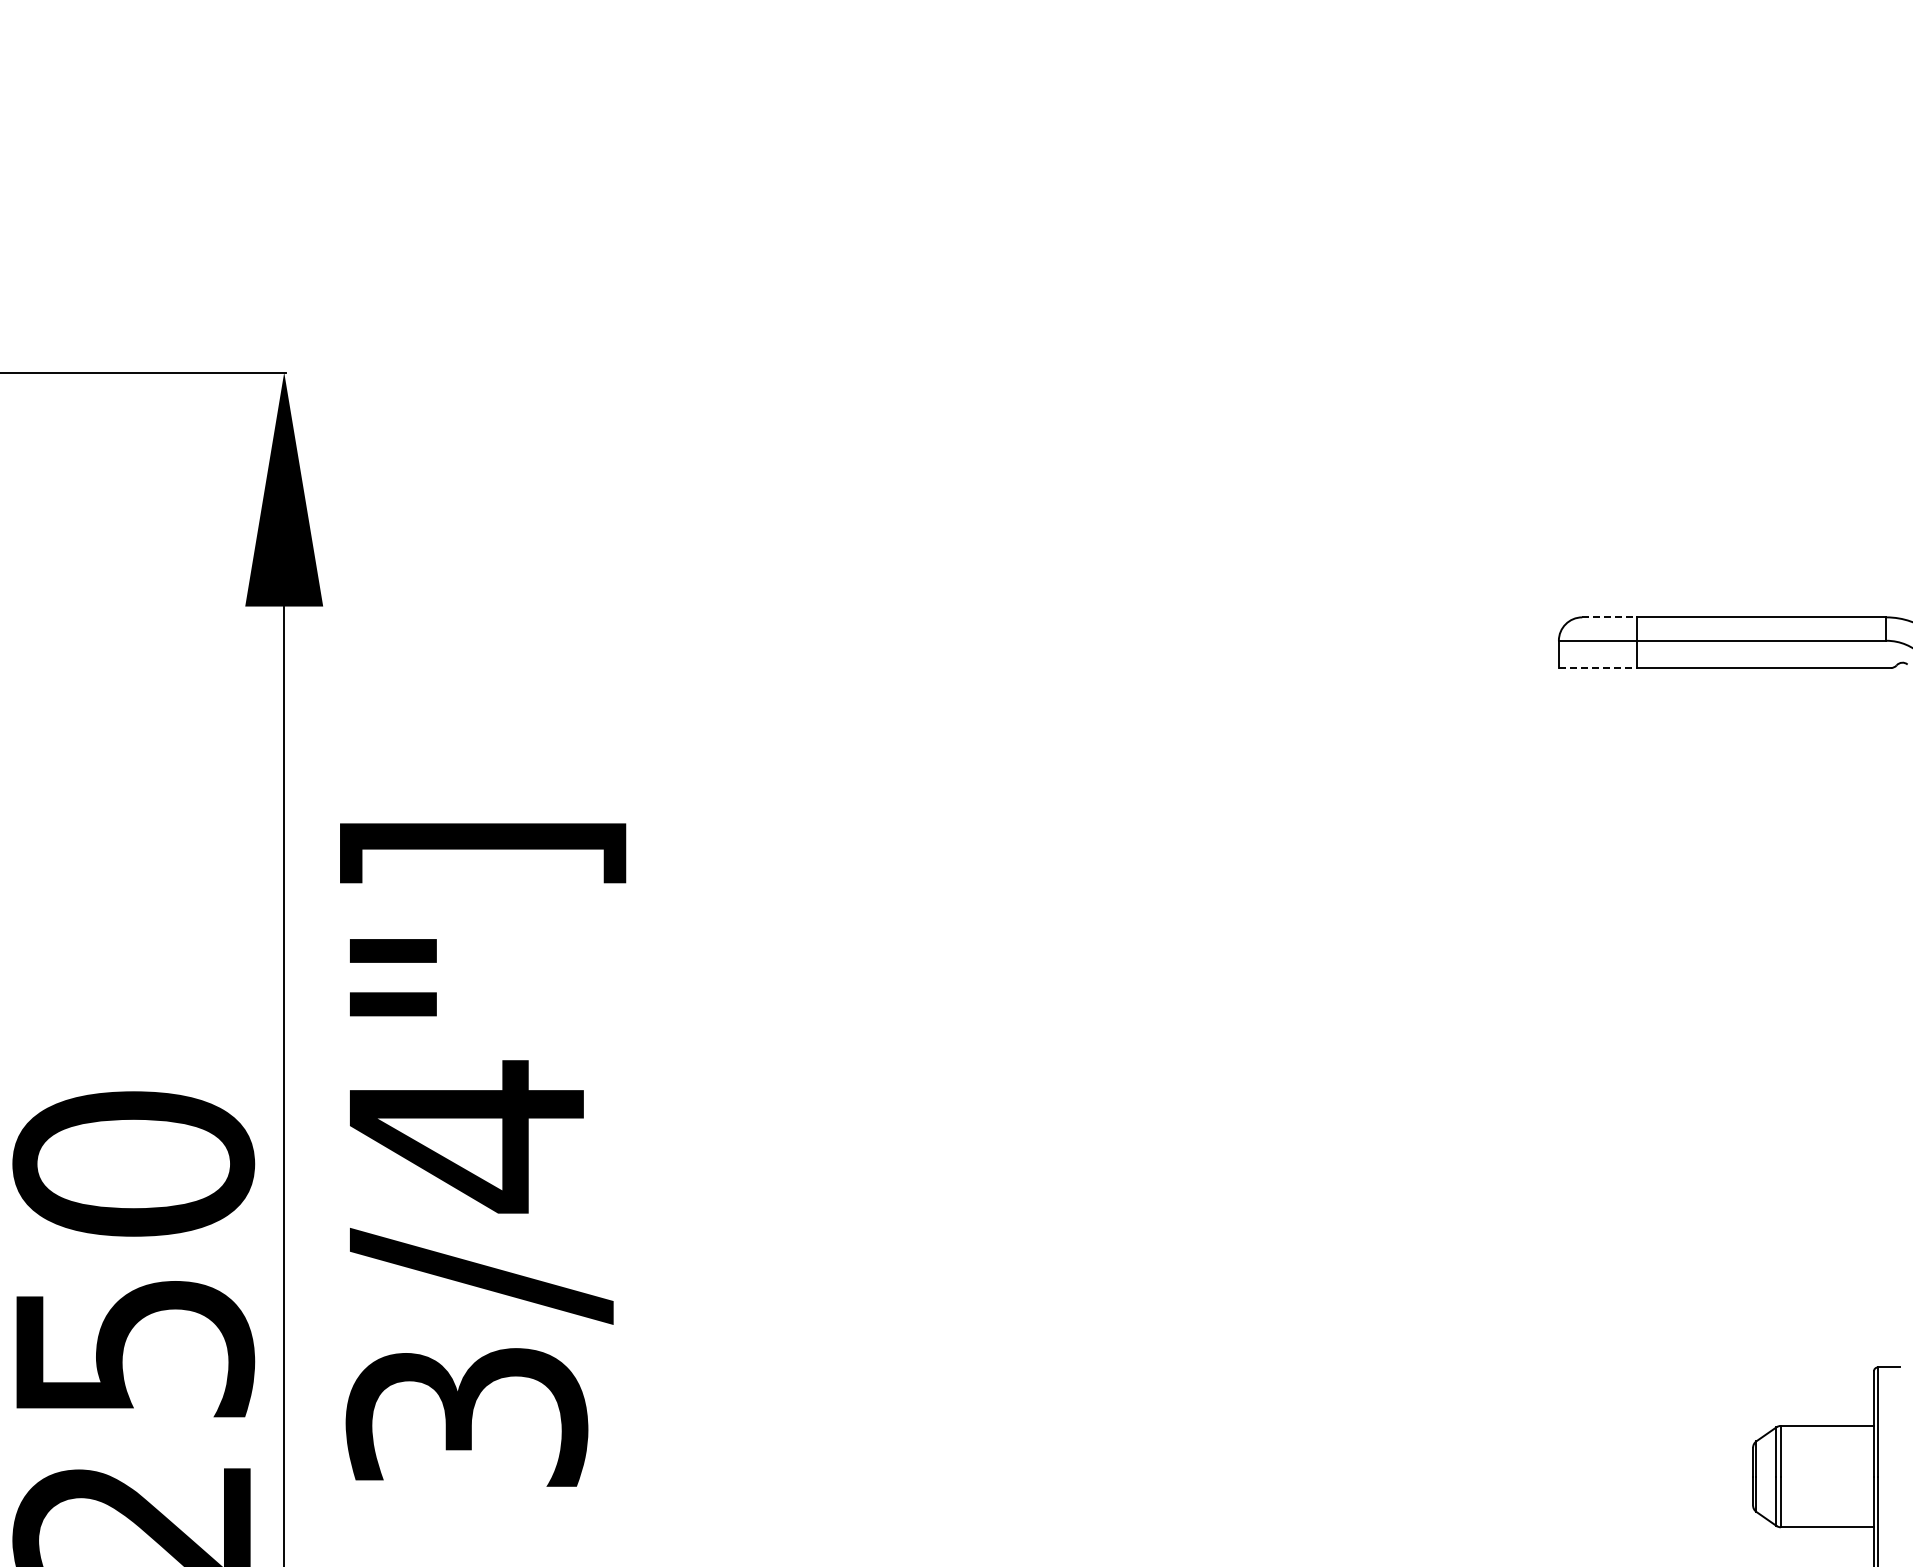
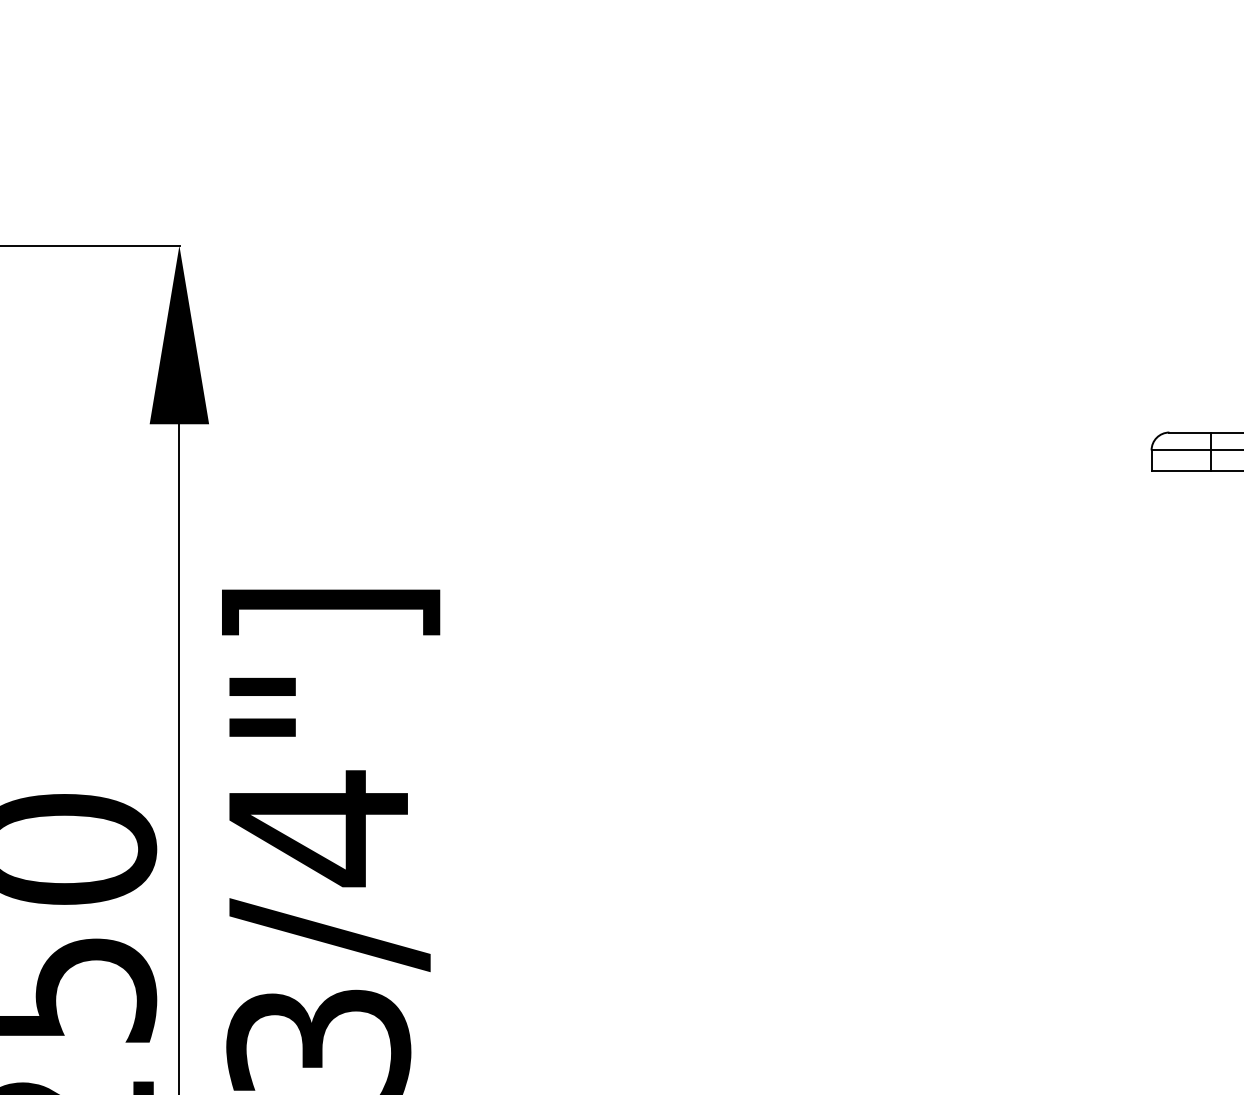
line: (1610, 617) -> (1190, 432), dashed -> solid
line: (1597, 668) -> (1181, 471), dashed -> solid

